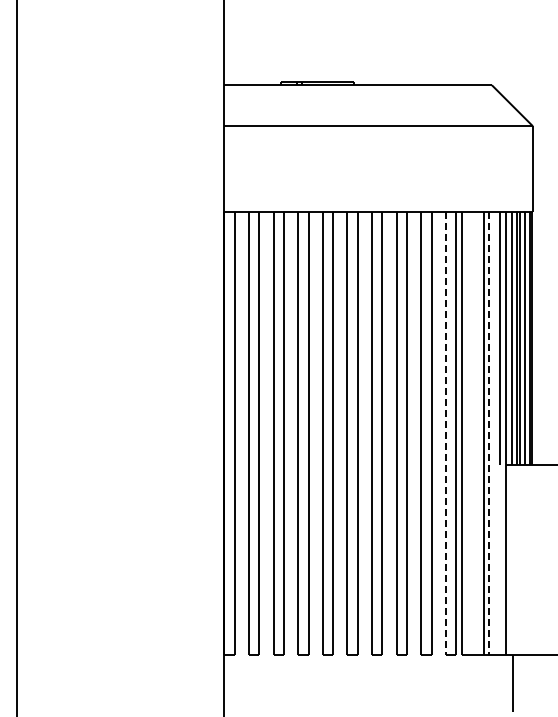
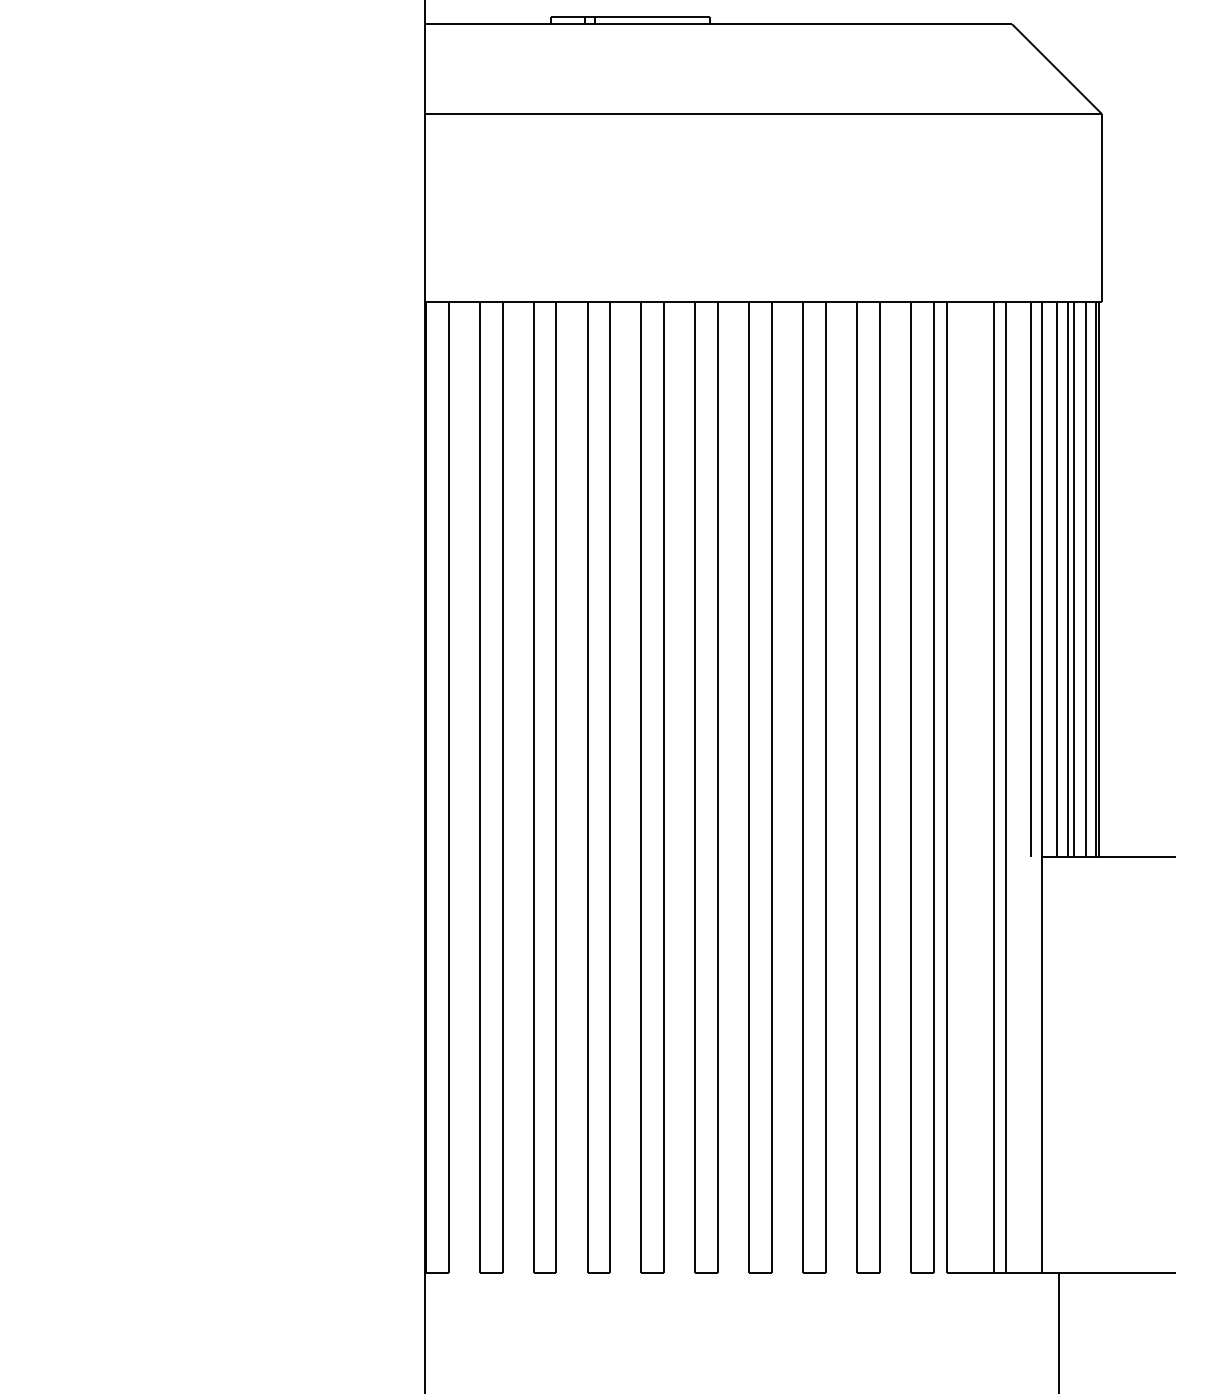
line: (445, 433) -> (910, 787), dashed -> solid
line: (488, 433) -> (1004, 787), dashed -> solid

